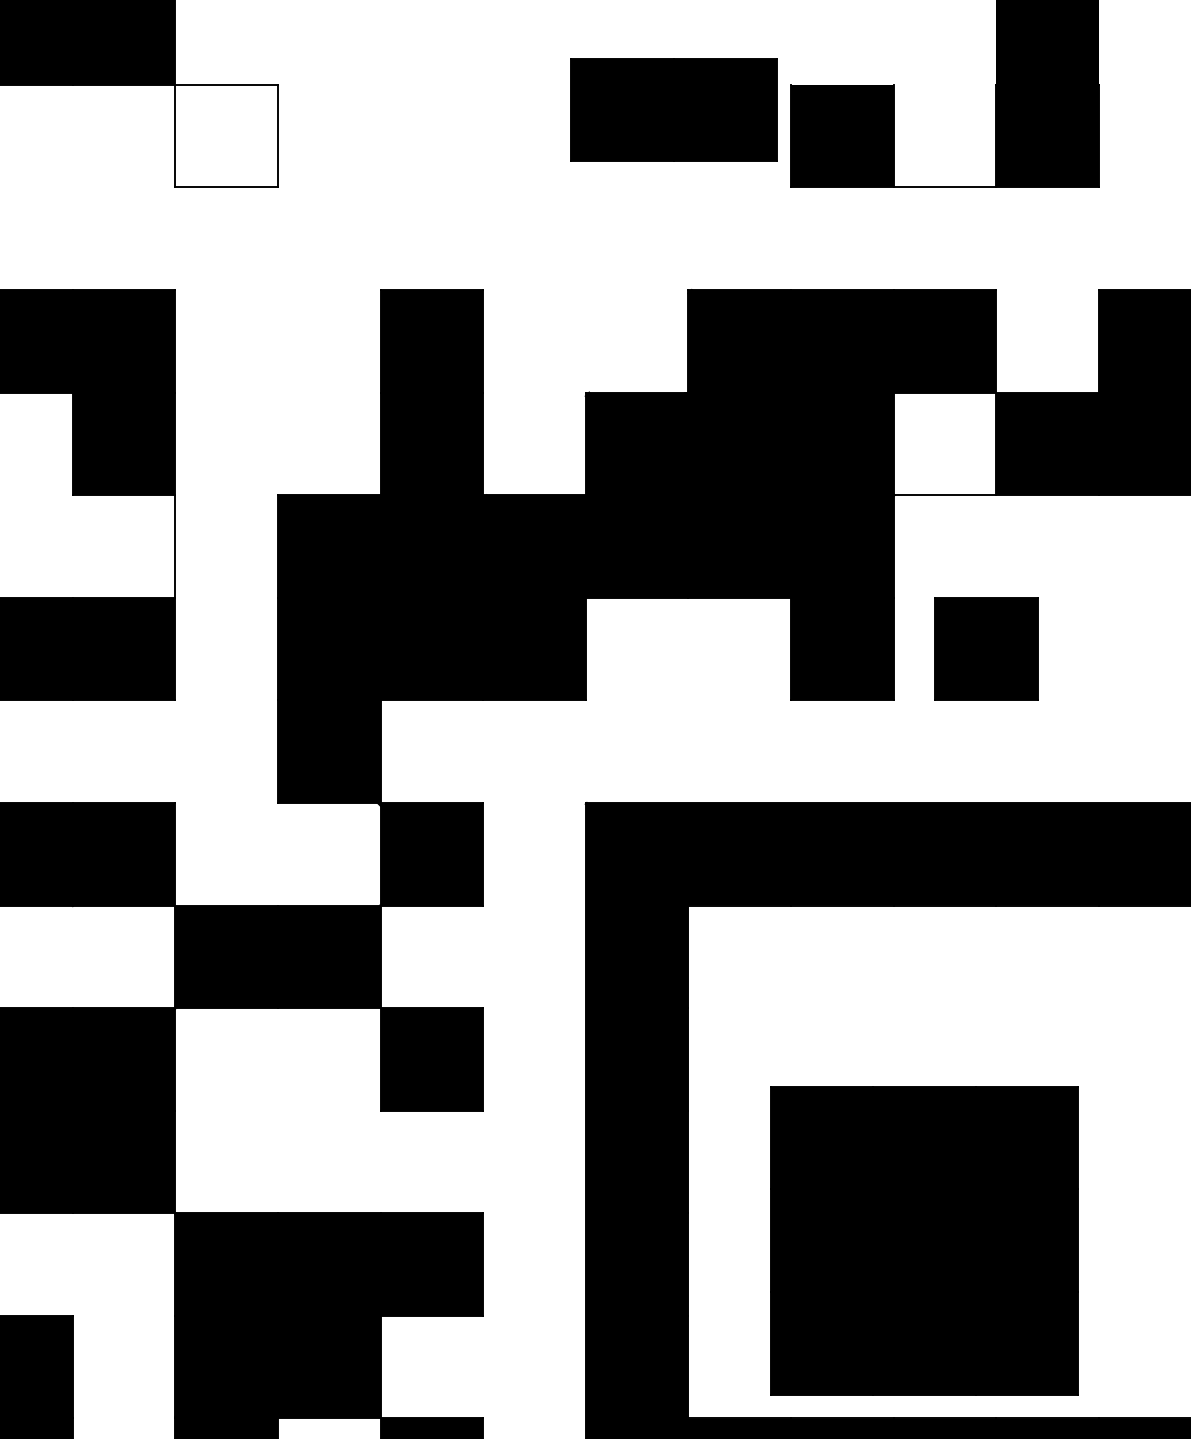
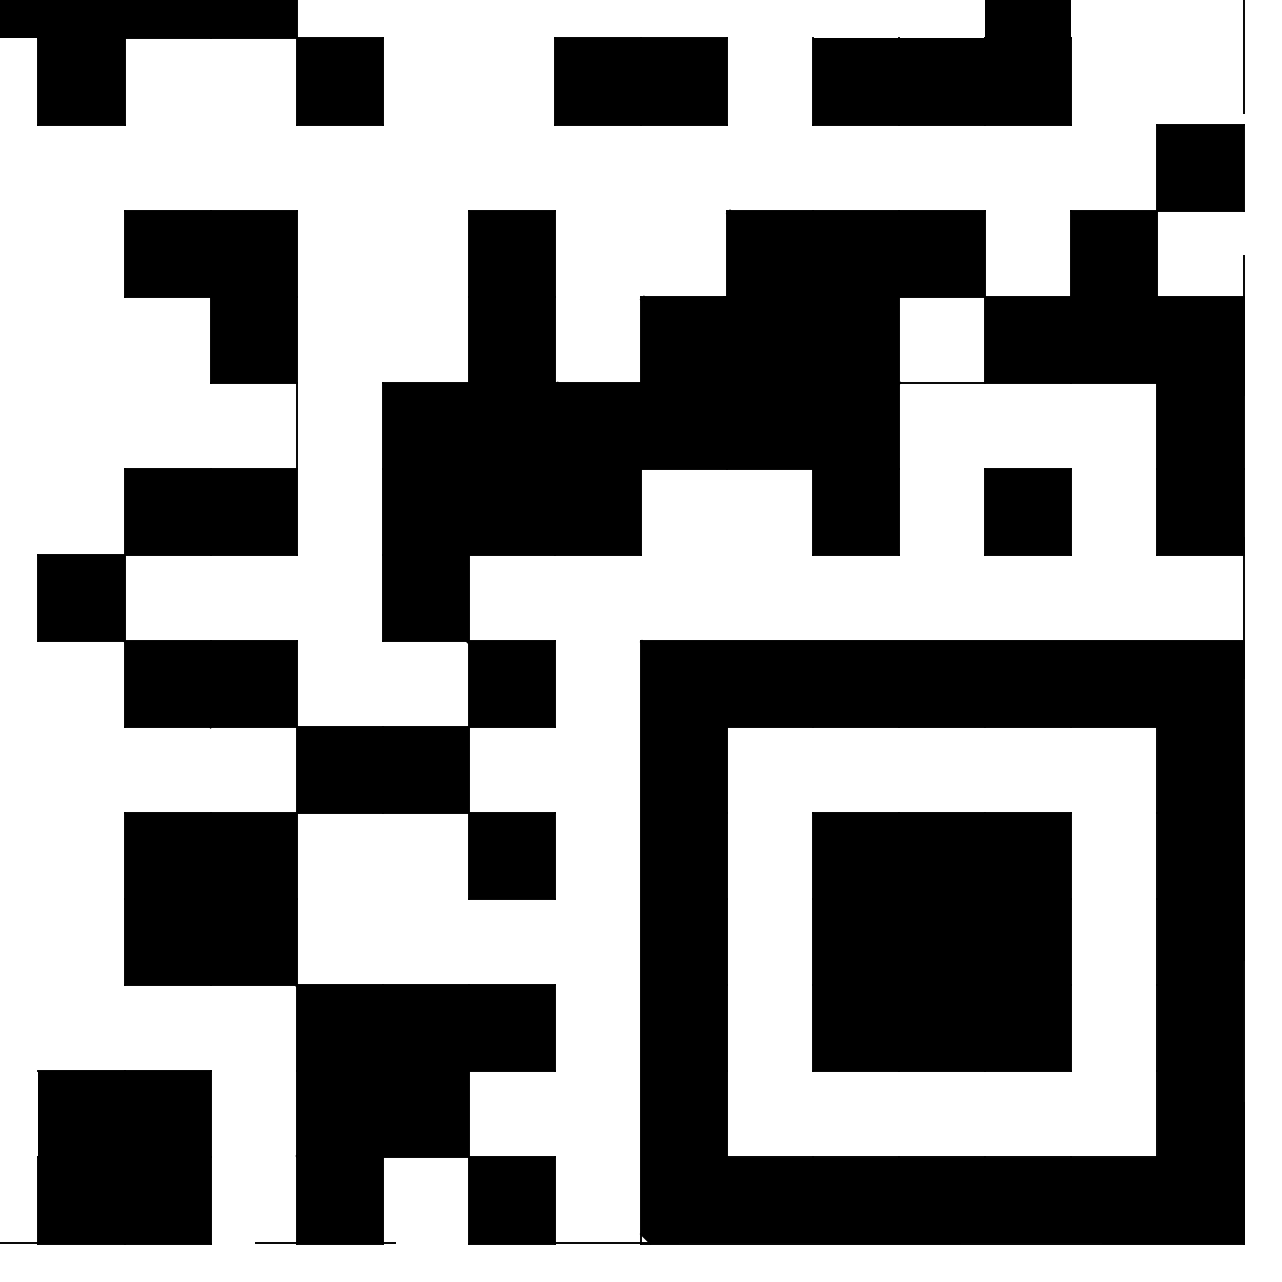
part: (673, 109) -> (640, 81), moved
fill: (226, 136) -> (339, 81), added
fill: (945, 136) -> (942, 81), added
part: (985, 648) -> (1027, 511), moved
part: (923, 1239) -> (941, 941), moved

